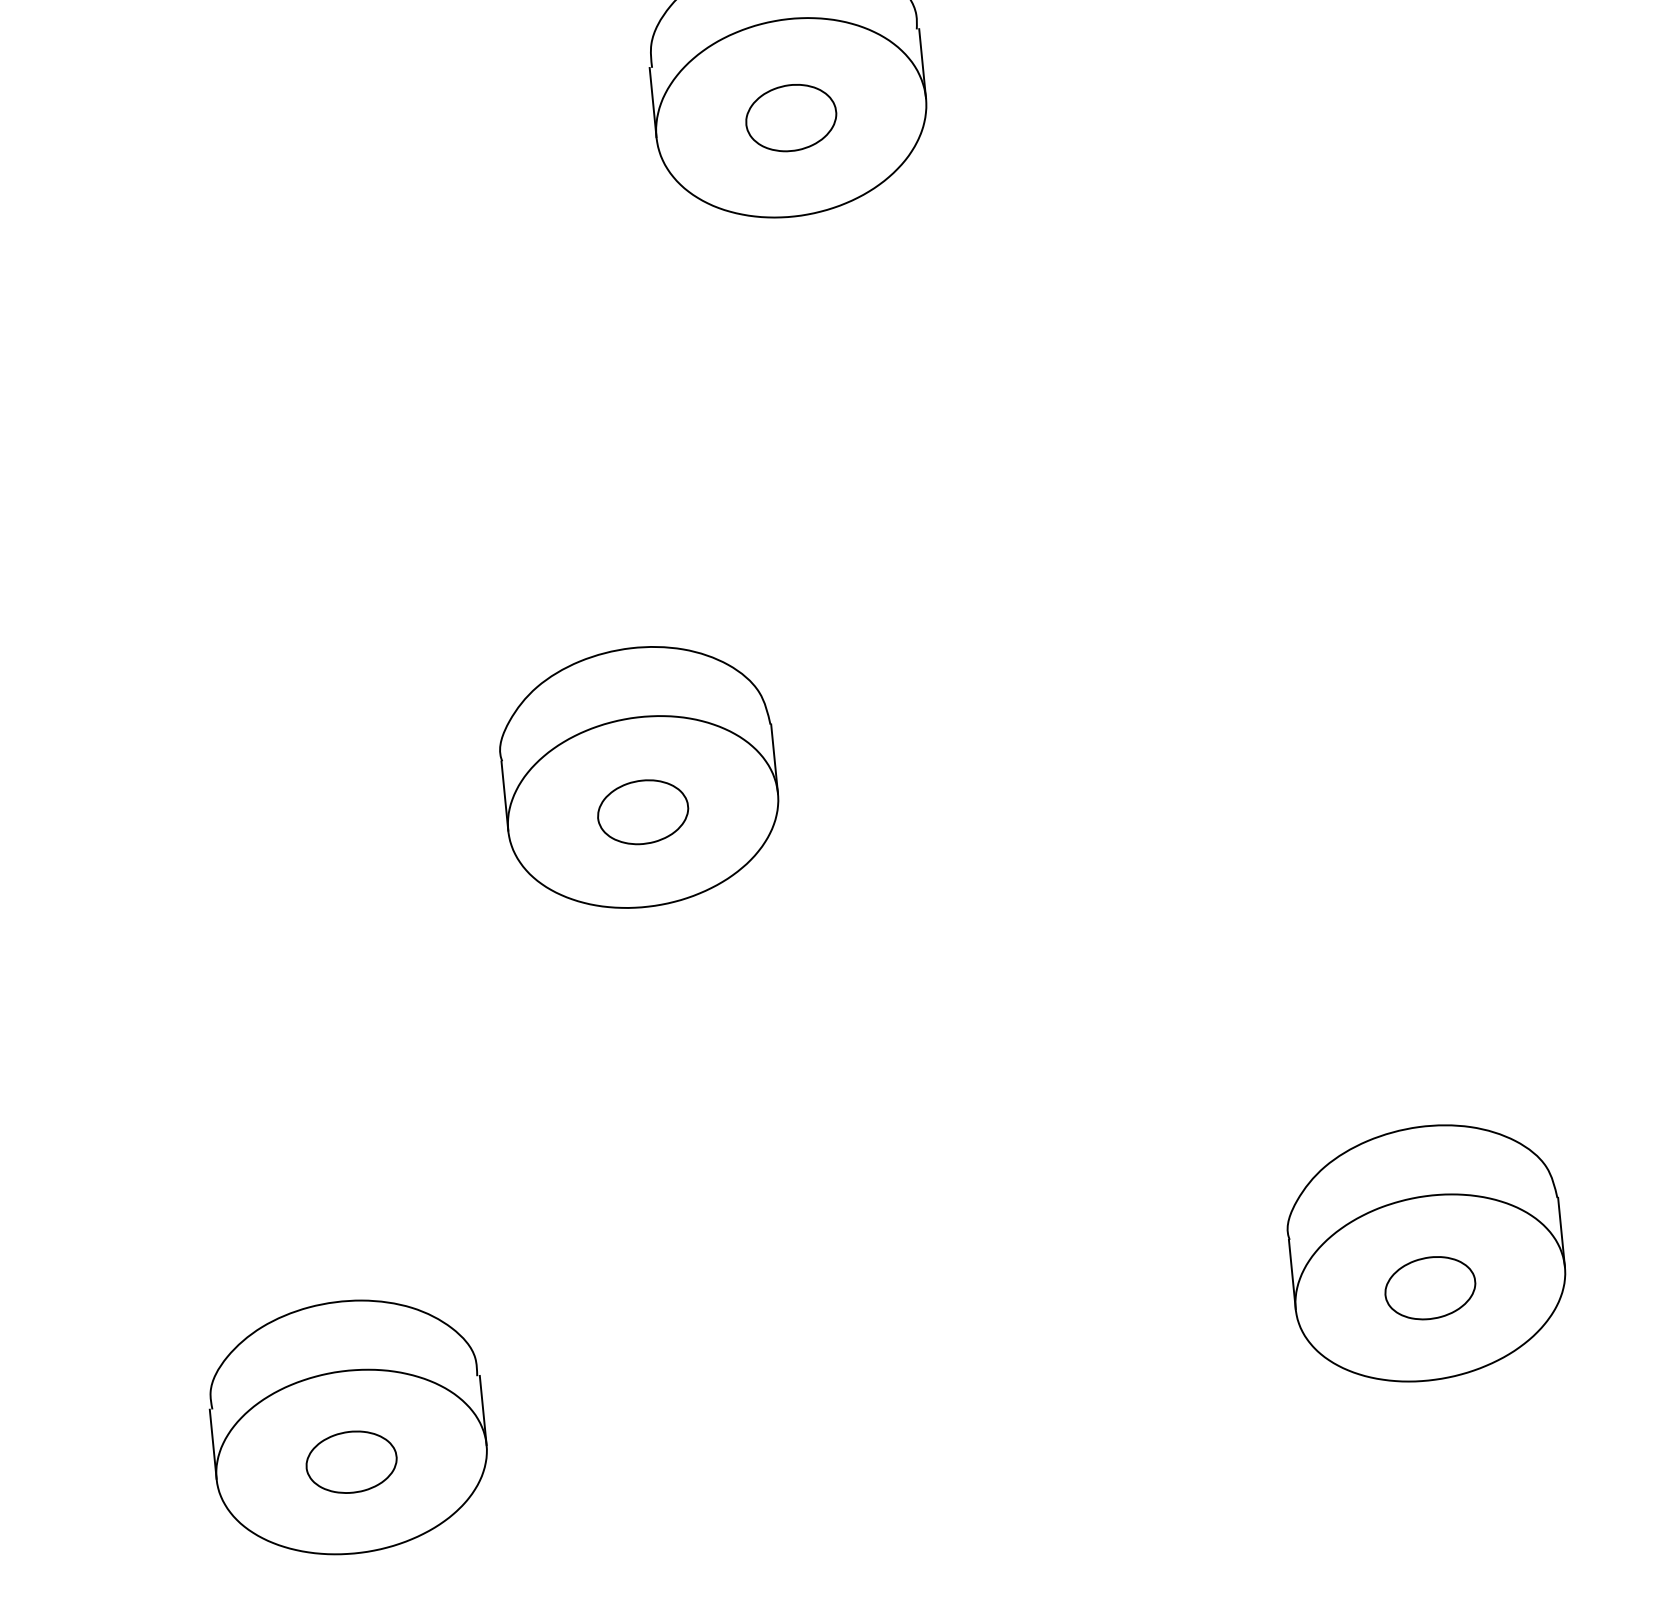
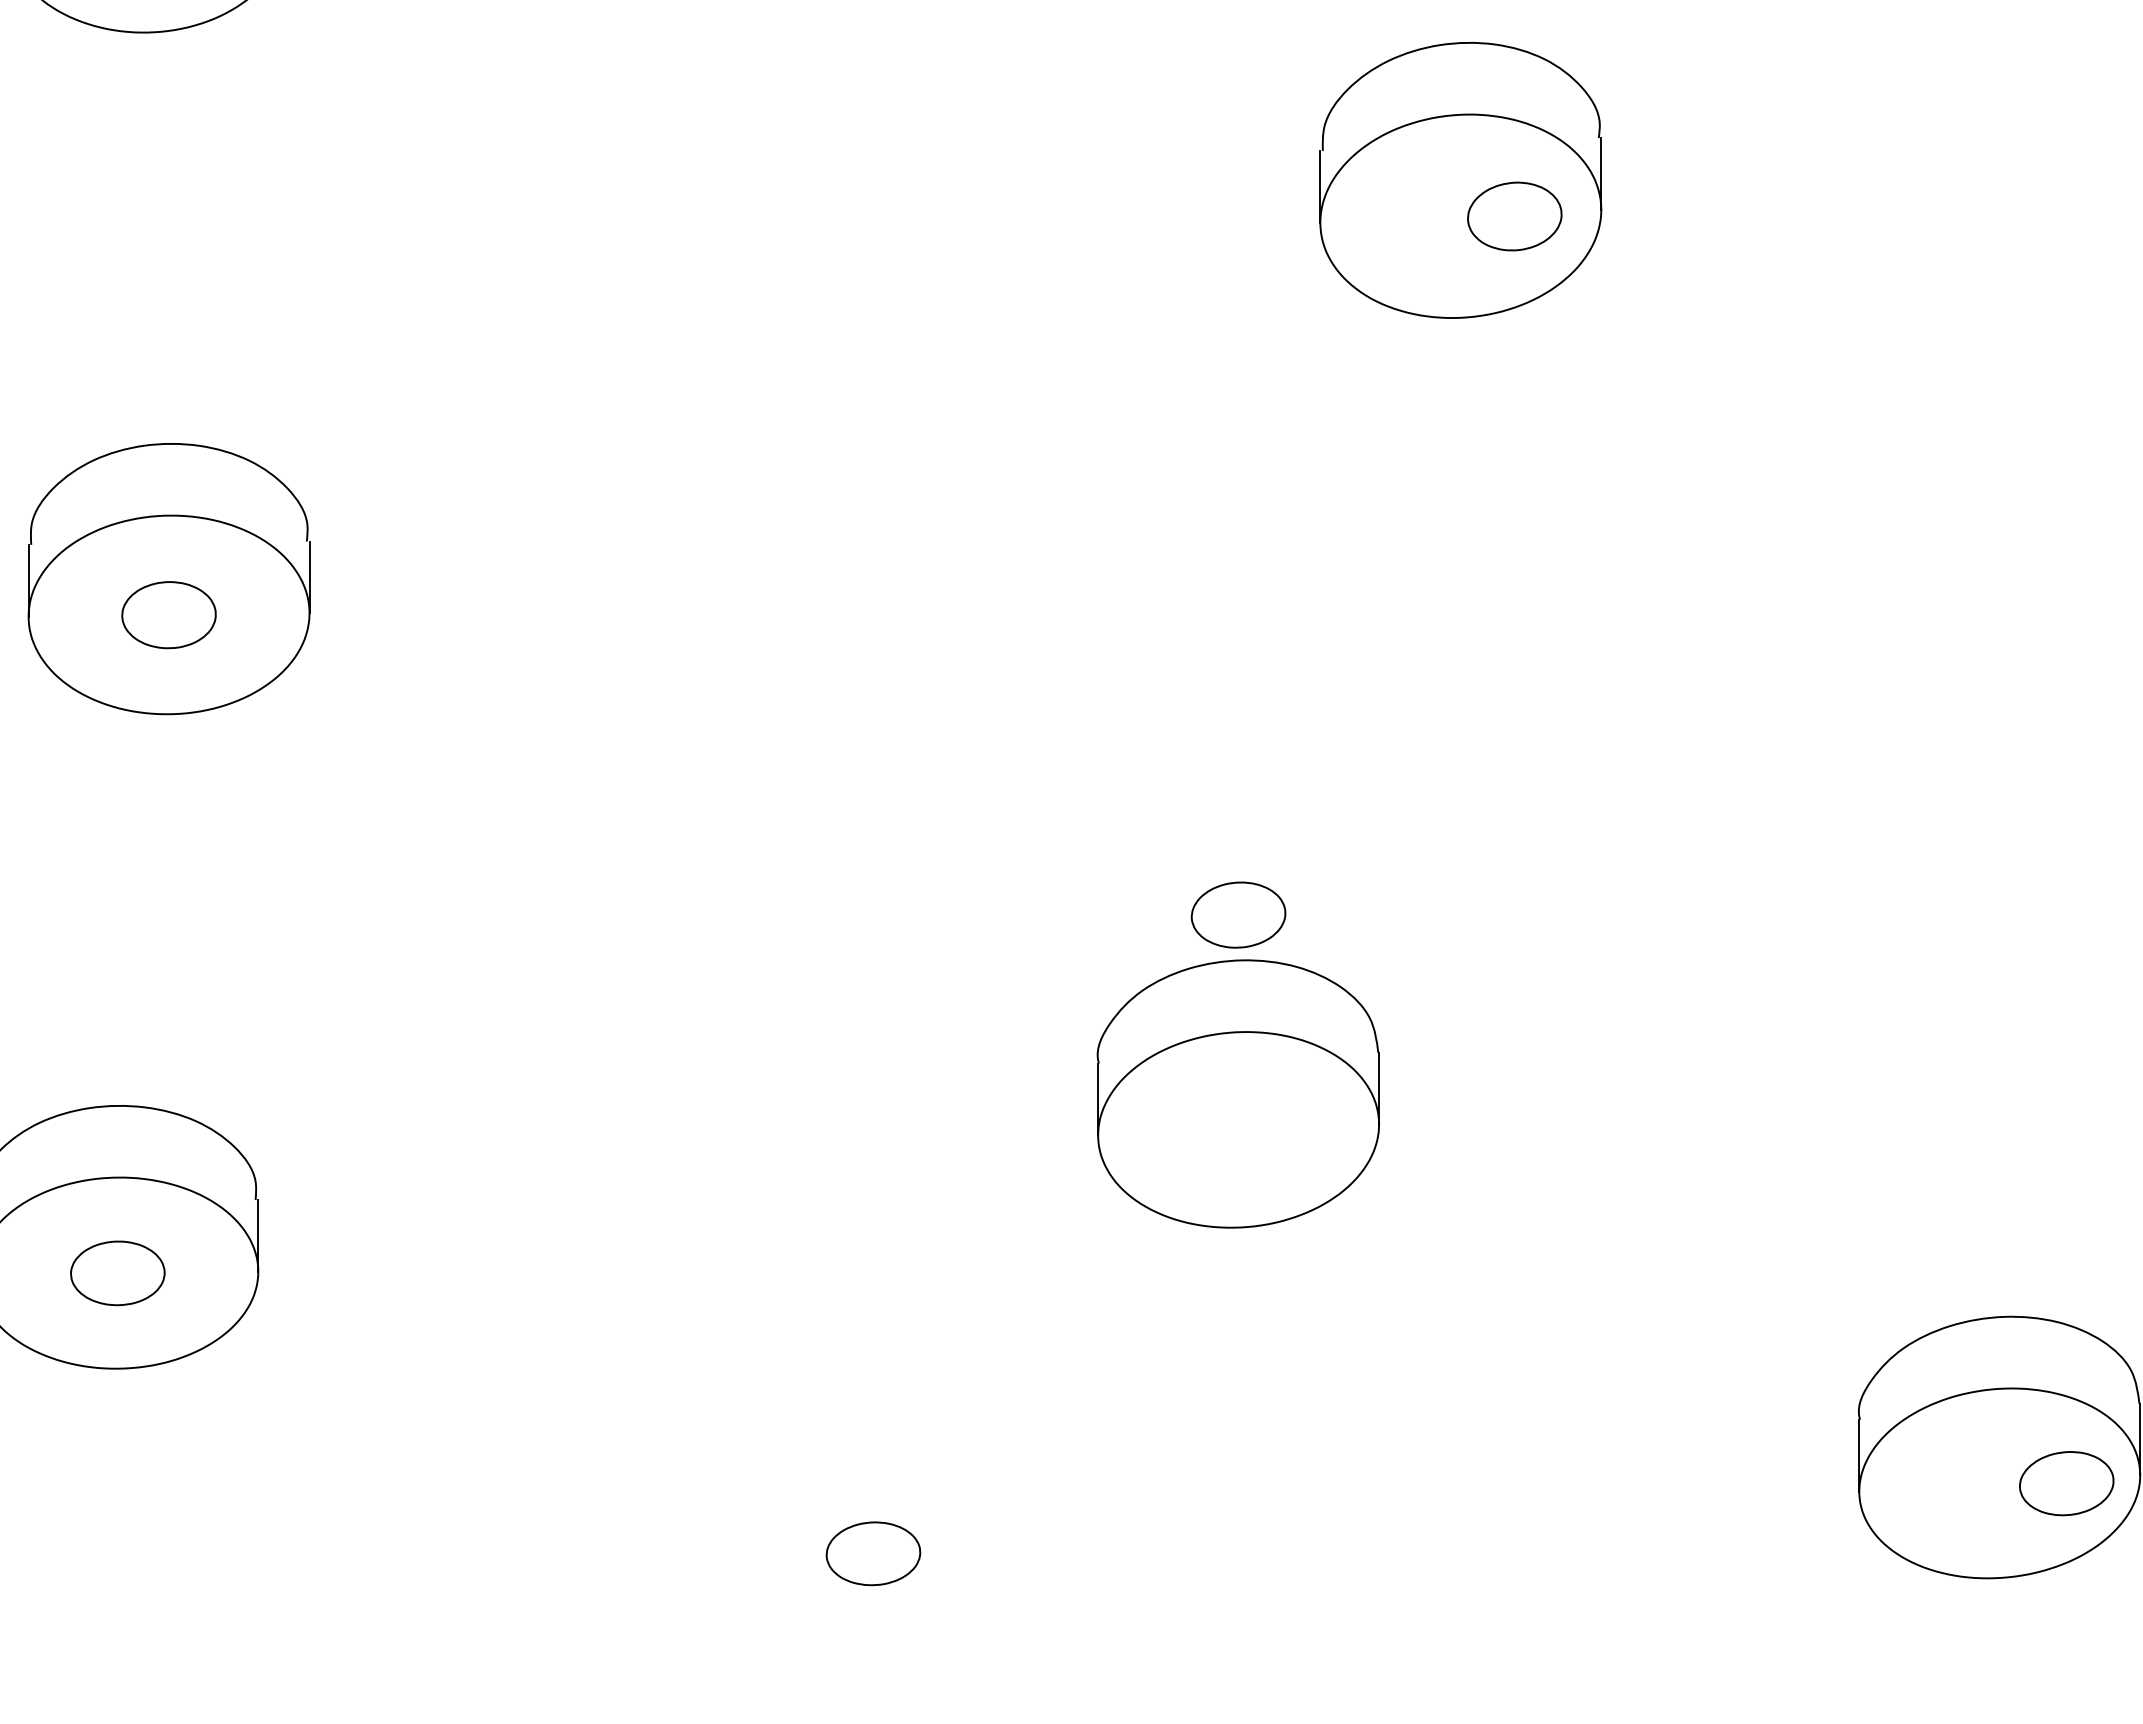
part: (790, 118) -> (1514, 216), moved
part: (638, 777) -> (1237, 1093), moved
part: (1430, 1288) -> (2066, 1483), moved
part: (348, 1427) -> (873, 1517), removed

